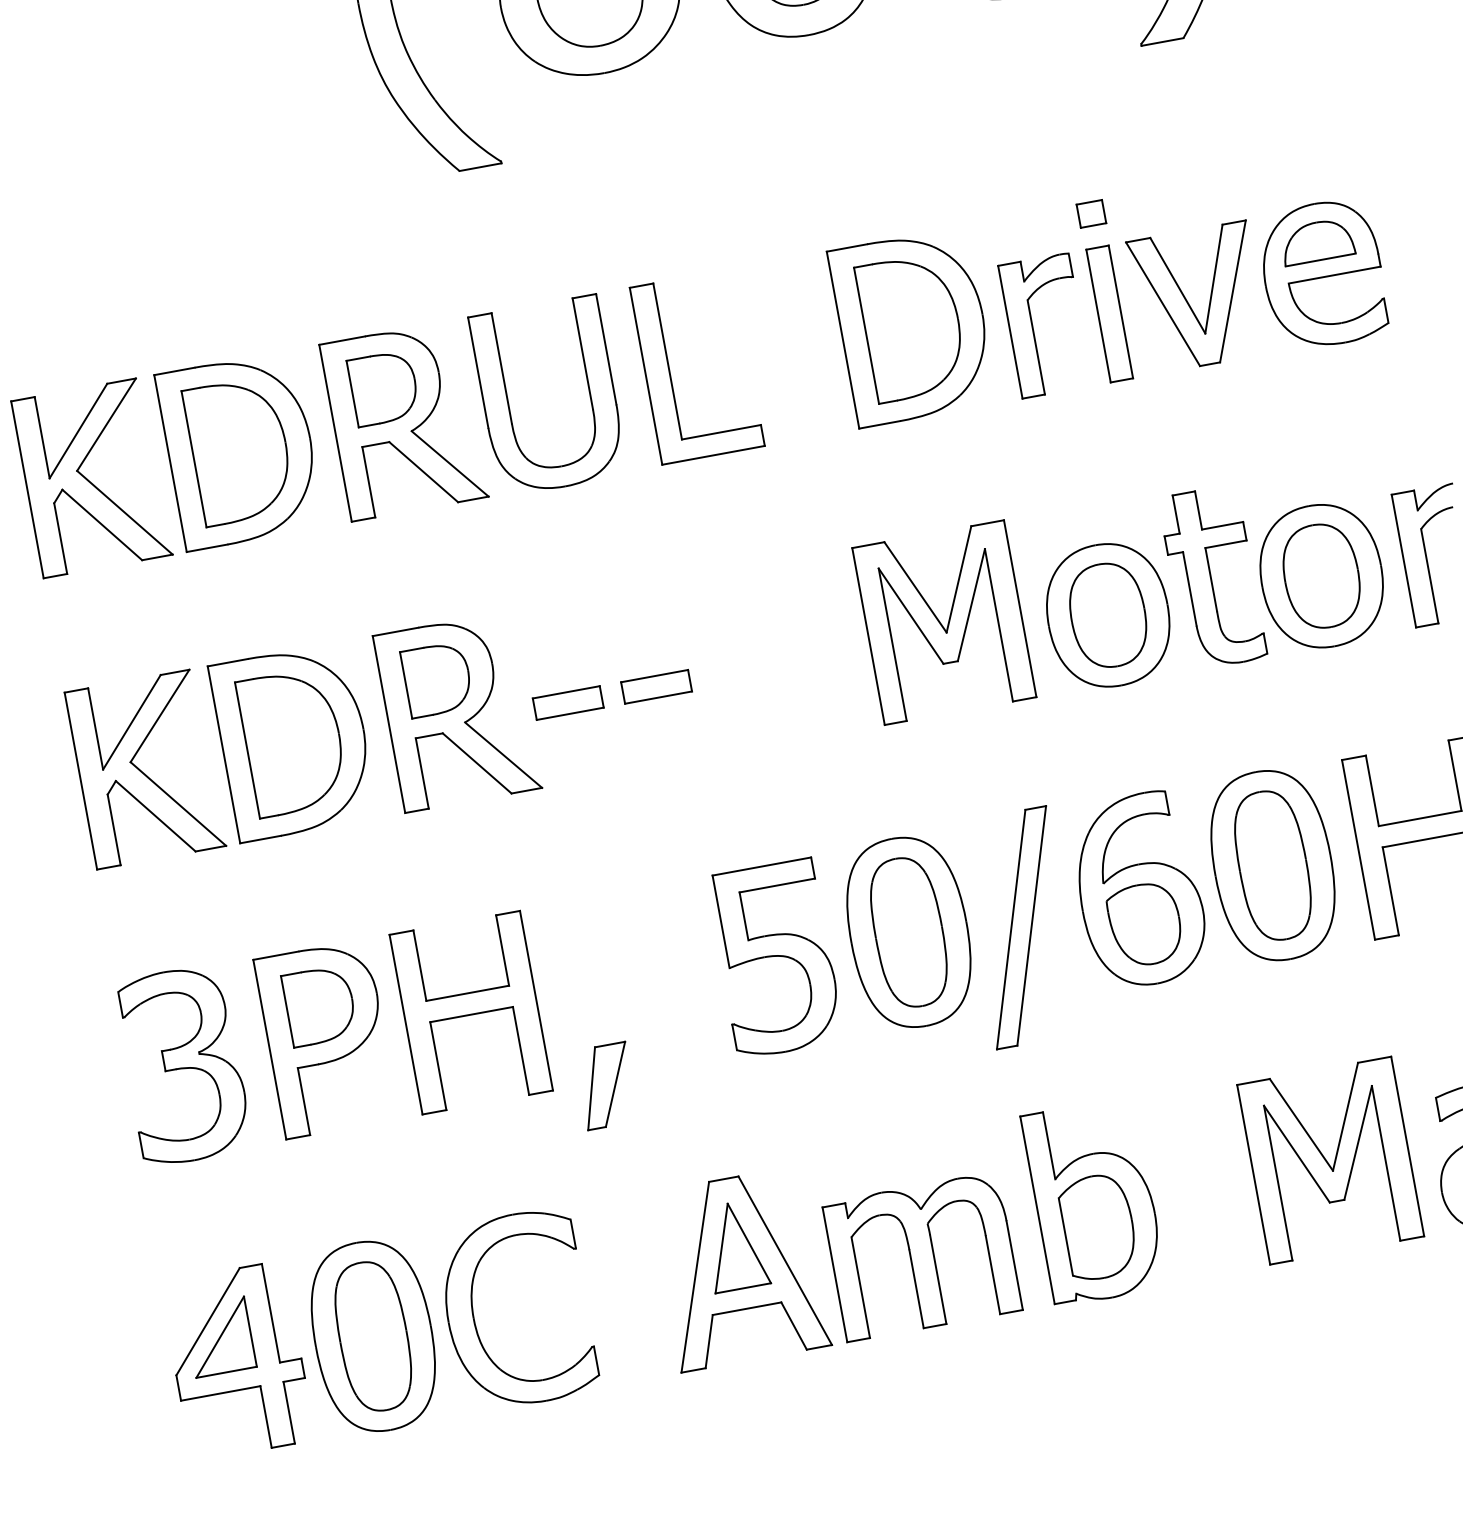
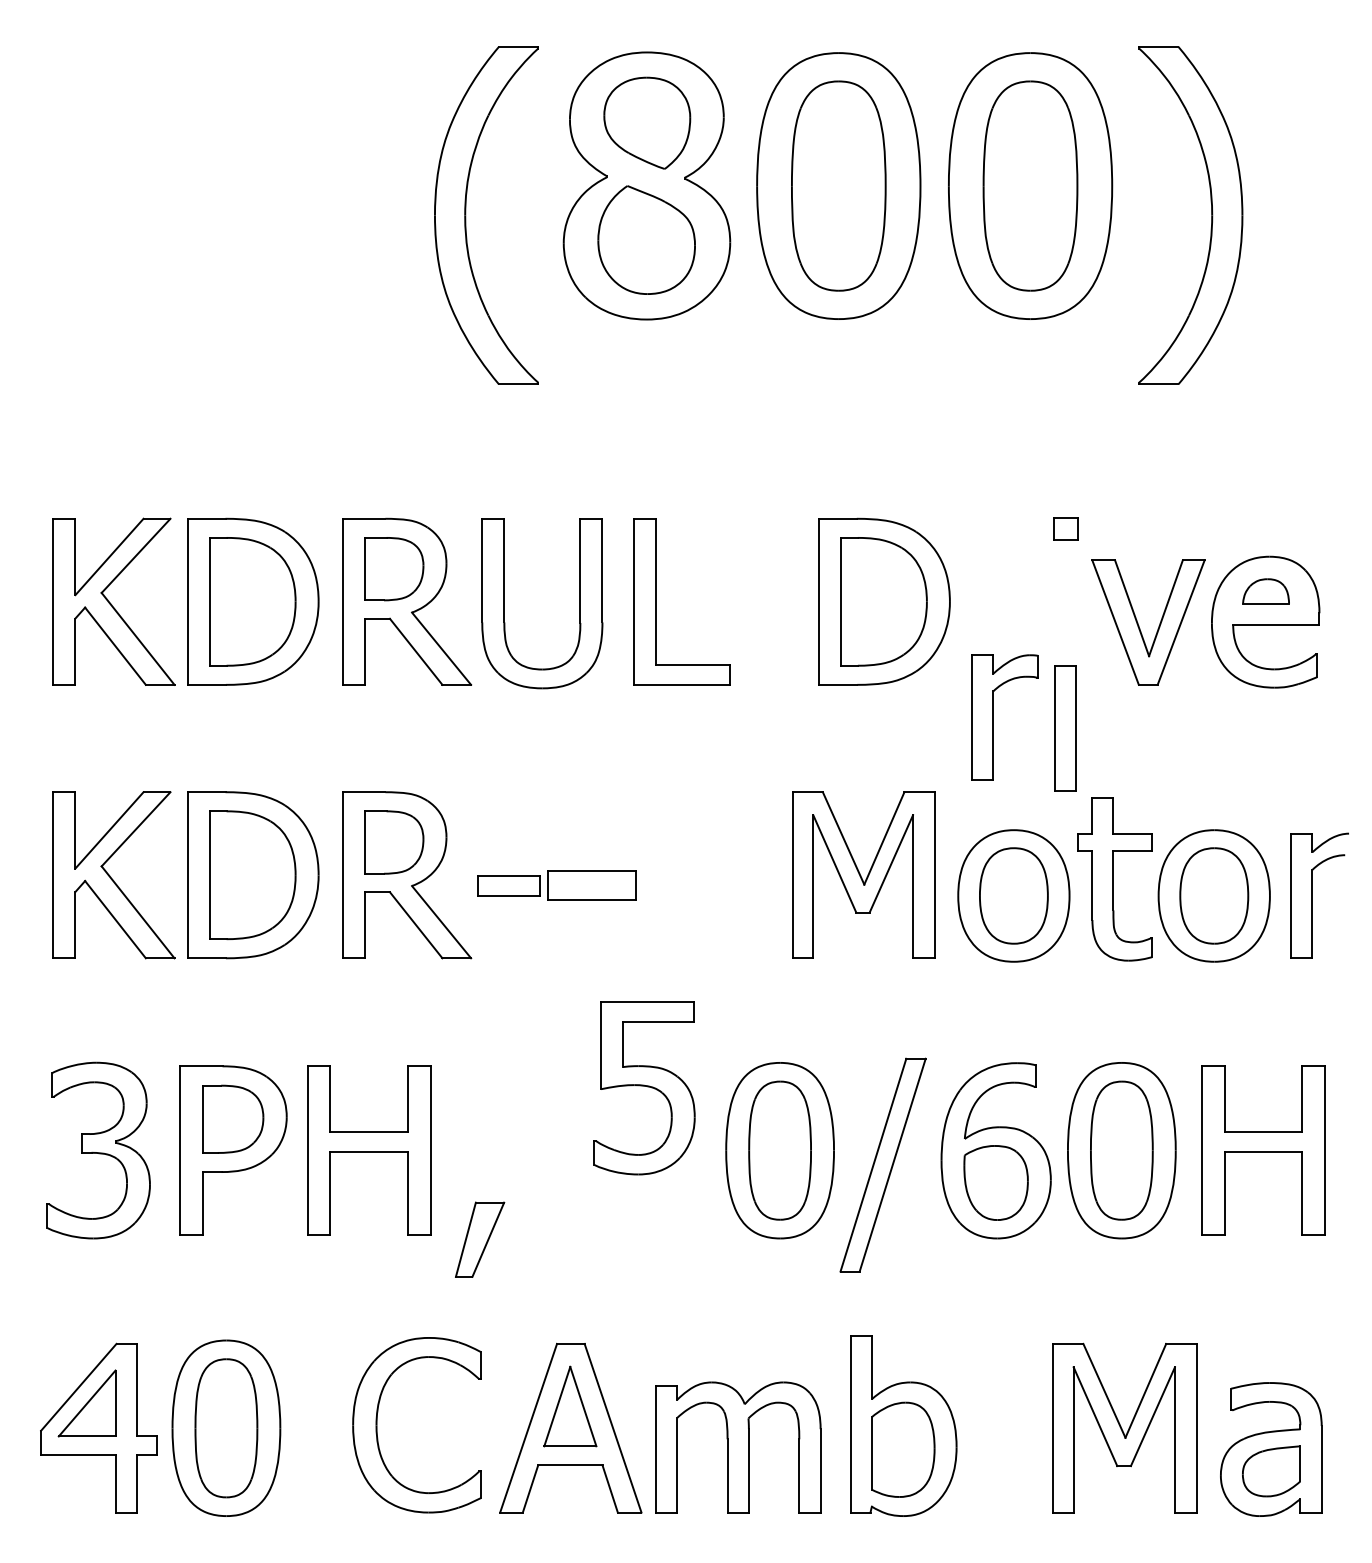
part: (1316, 241) -> (1265, 591), size x0.7
part: (1109, 313) -> (1065, 728), moved
part: (1032, 328) -> (993, 717), moved
part: (656, 686) -> (591, 885), size x1.4
part: (775, 958) -> (644, 1088), moved
part: (474, 1318) -> (377, 1425), moved

